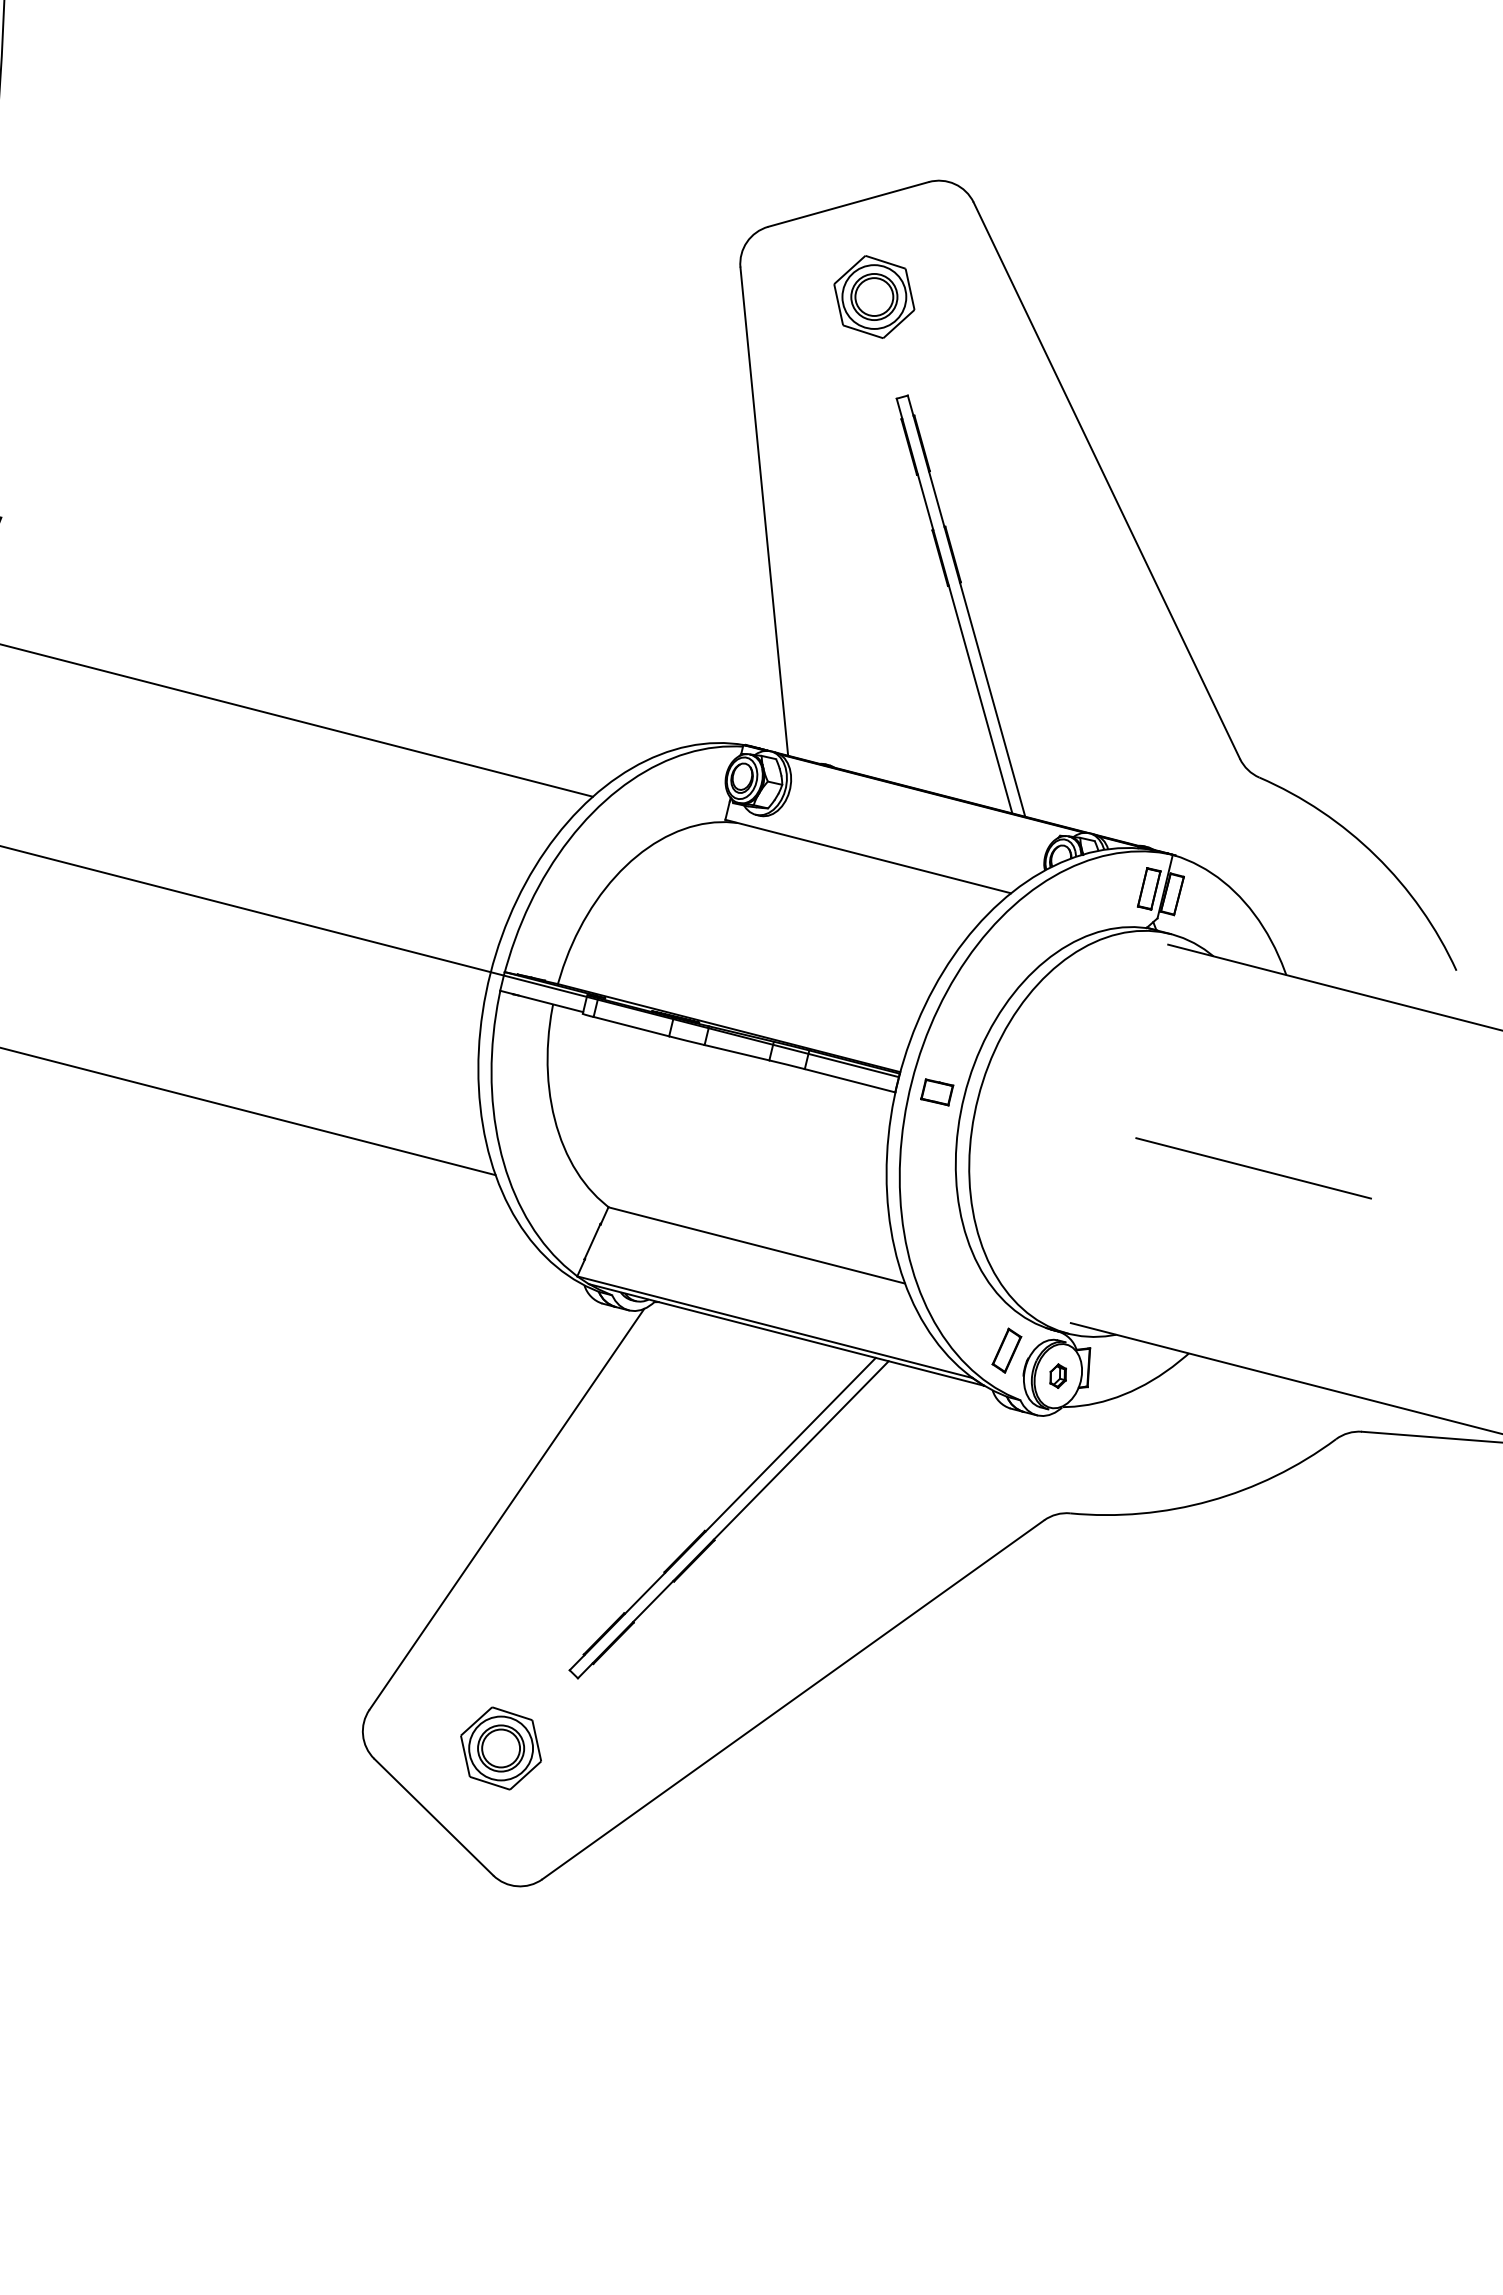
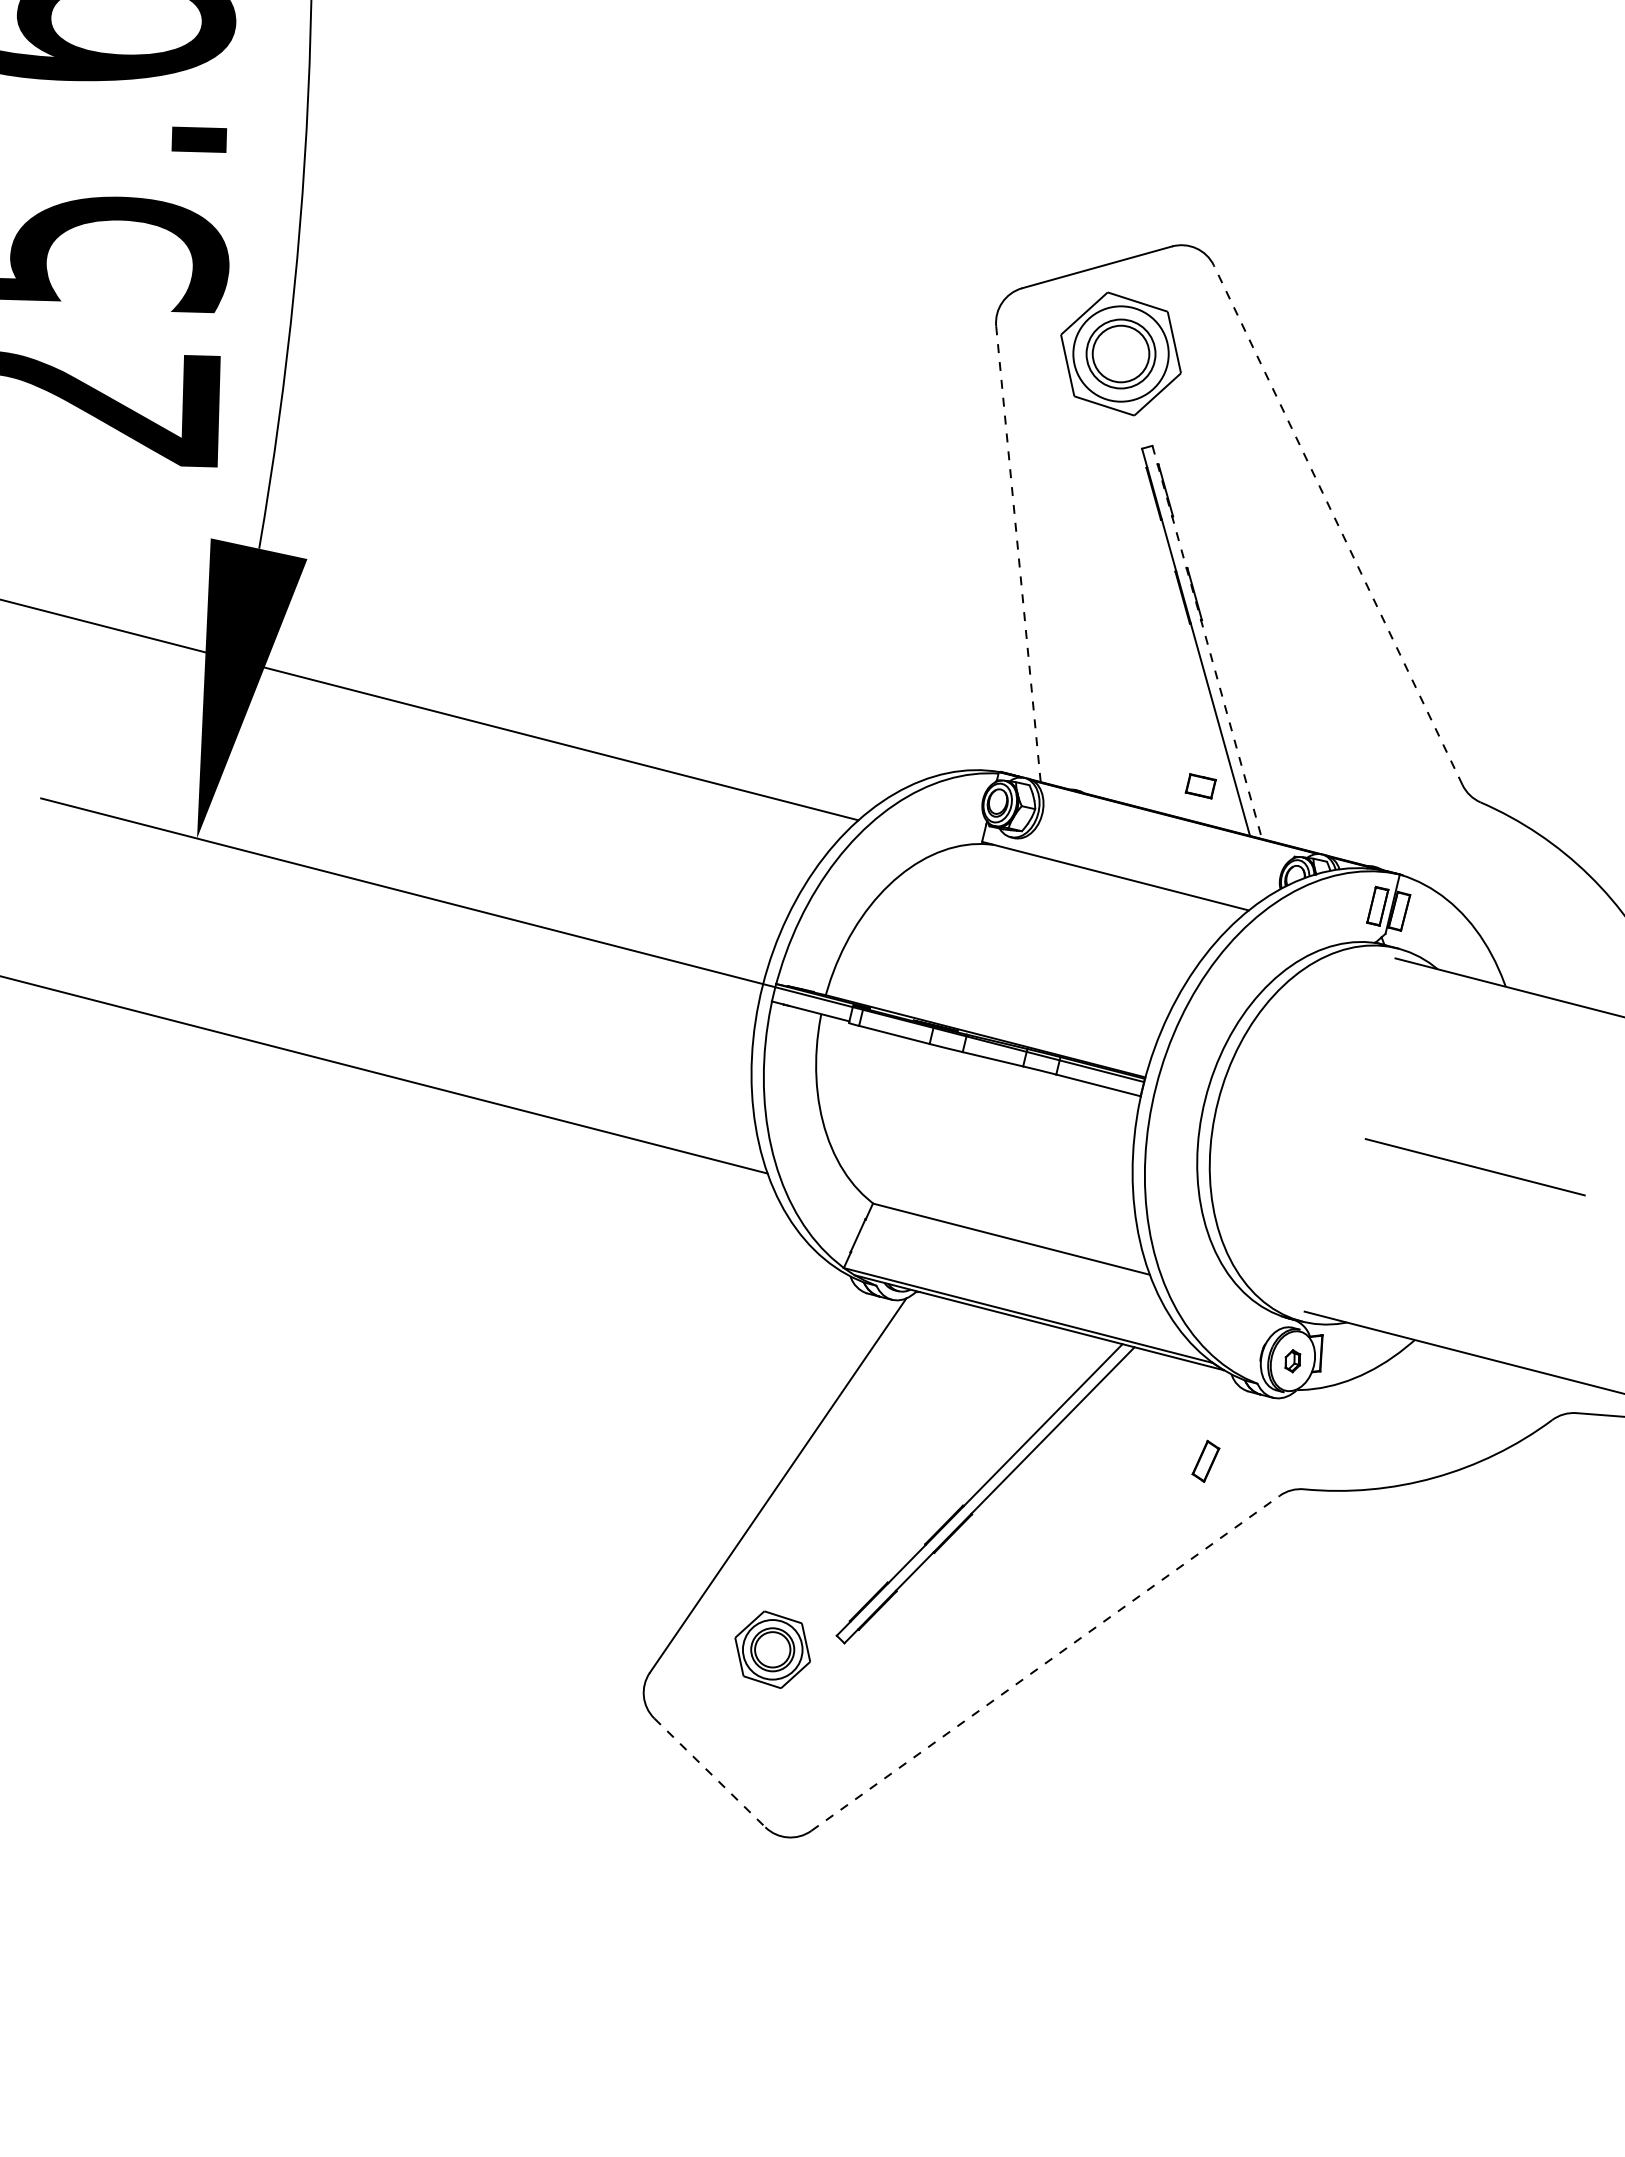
part: (874, 296) -> (1121, 353), size x1.6
line: (1107, 480) -> (1338, 525), solid -> dashed
line: (764, 512) -> (1018, 554), solid -> dashed
line: (966, 606) -> (1207, 642), solid -> dashed
part: (936, 1092) -> (1200, 786), moved
part: (1006, 1349) -> (1205, 1460), moved
line: (793, 1699) -> (1045, 1663), solid -> dashed
part: (500, 1748) -> (772, 1649), moved
line: (433, 1816) -> (709, 1772), solid -> dashed

